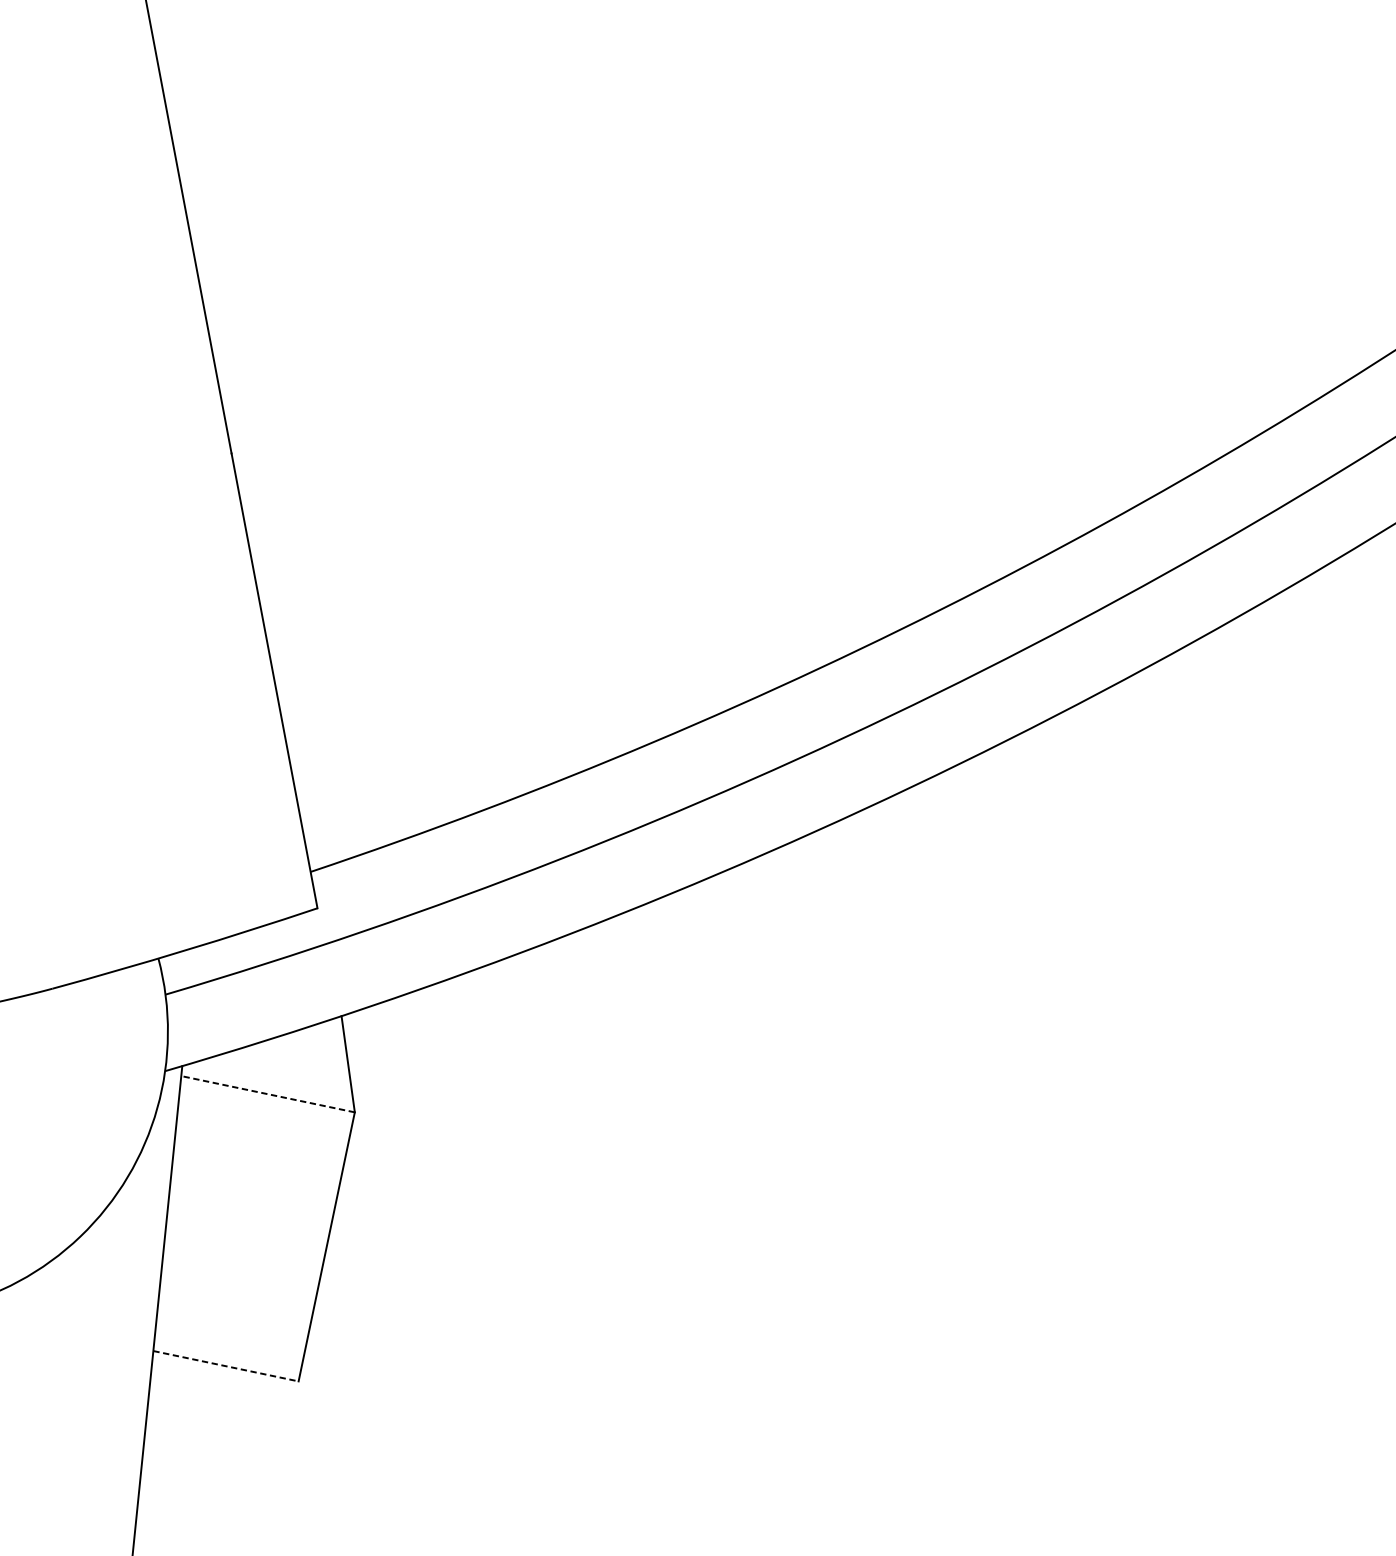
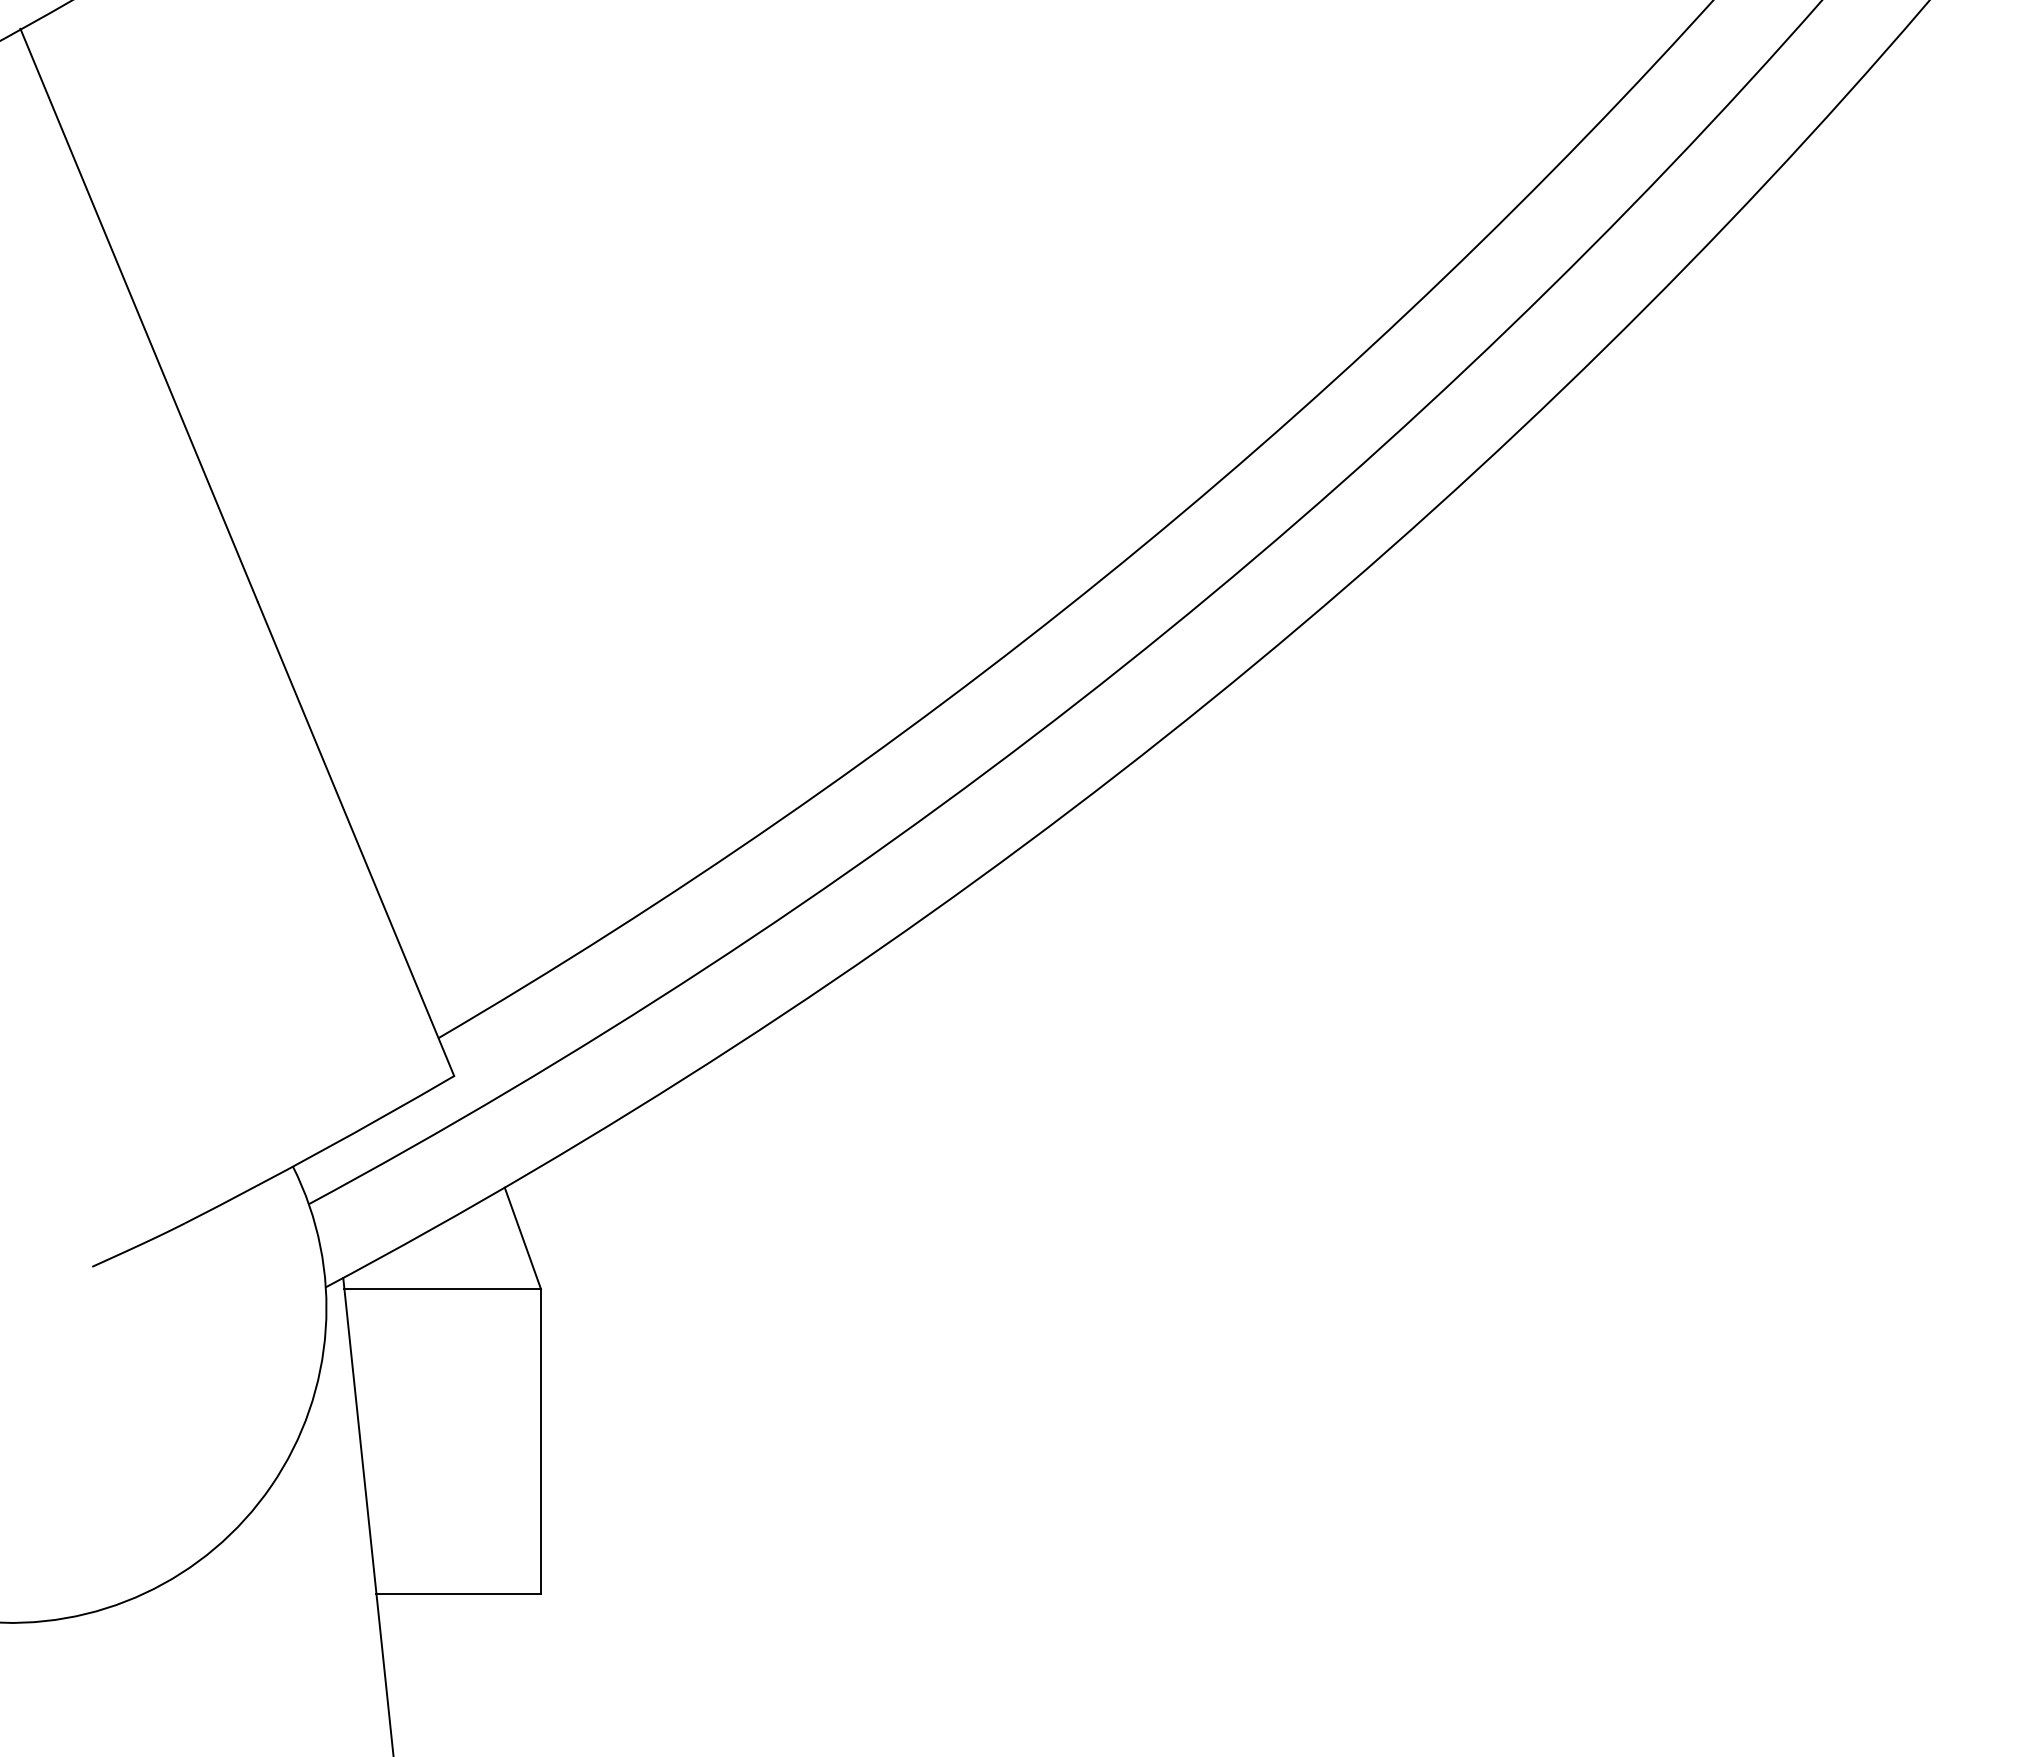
line: (267, 1094) -> (442, 1289), dashed -> solid
line: (226, 1366) -> (459, 1593), dashed -> solid

